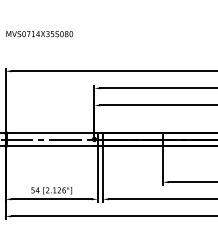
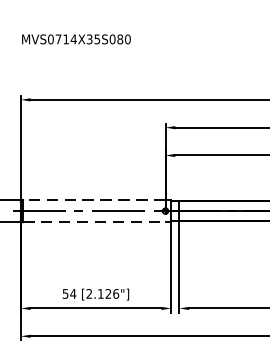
line: (50, 132) -> (93, 199), solid -> dashed
line: (50, 146) -> (93, 222), solid -> dashed

